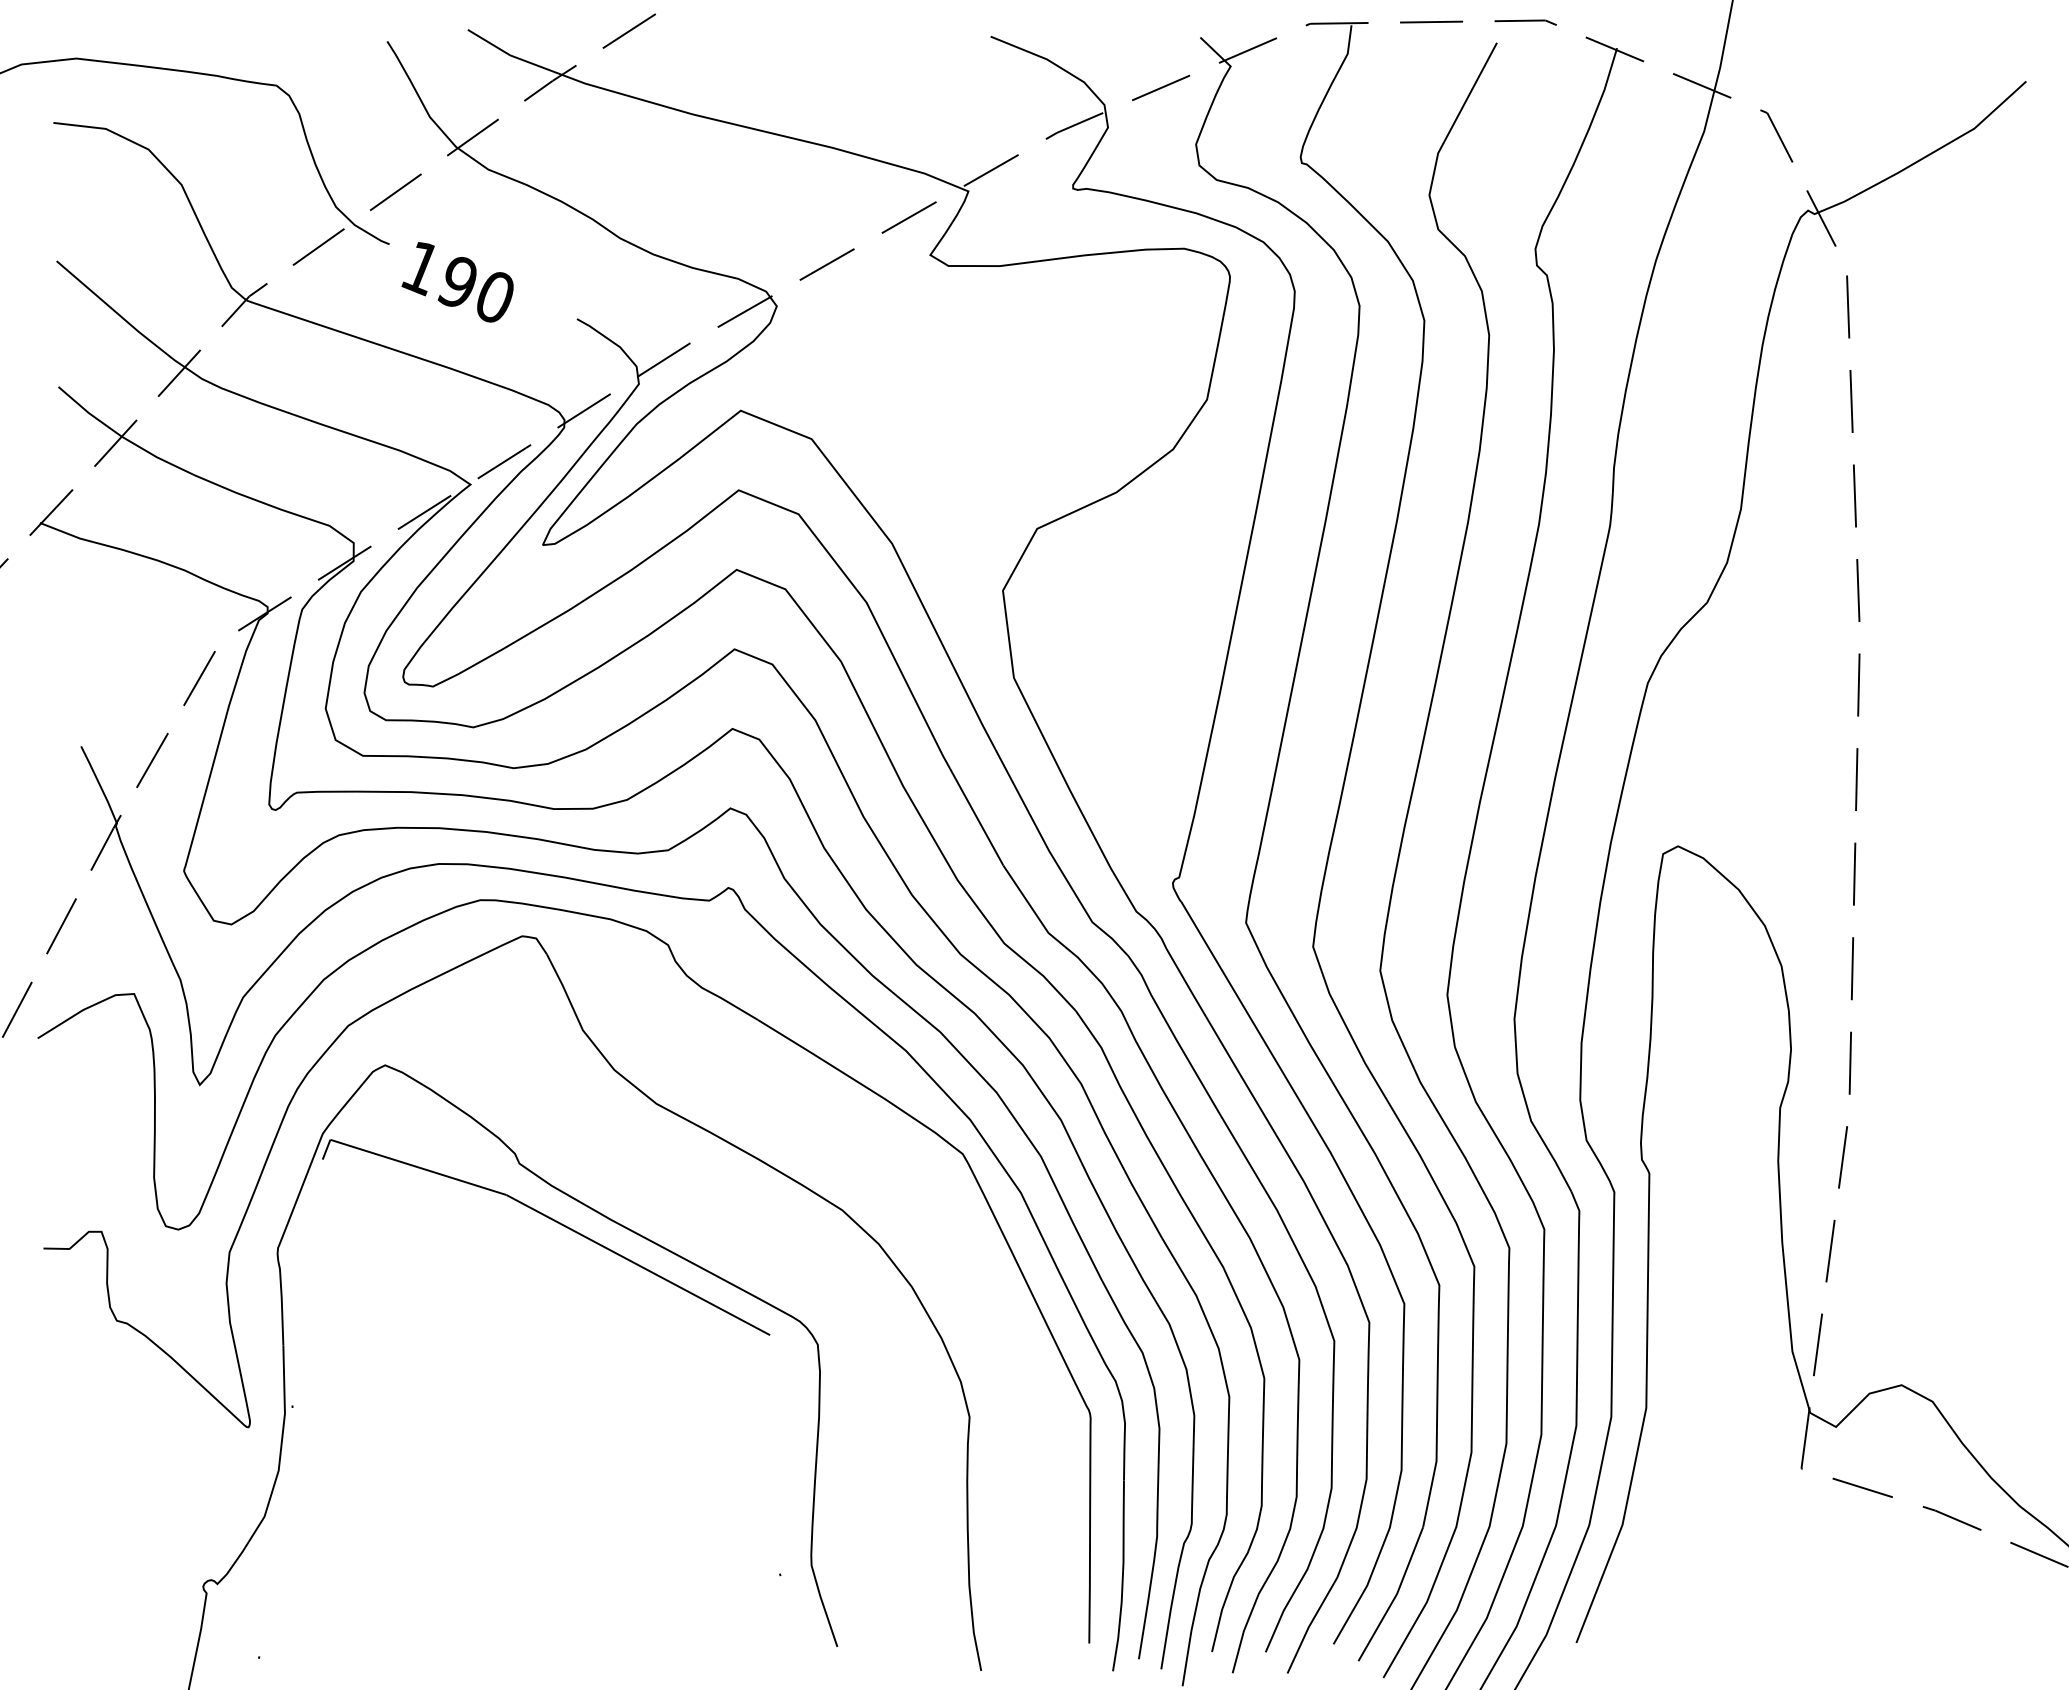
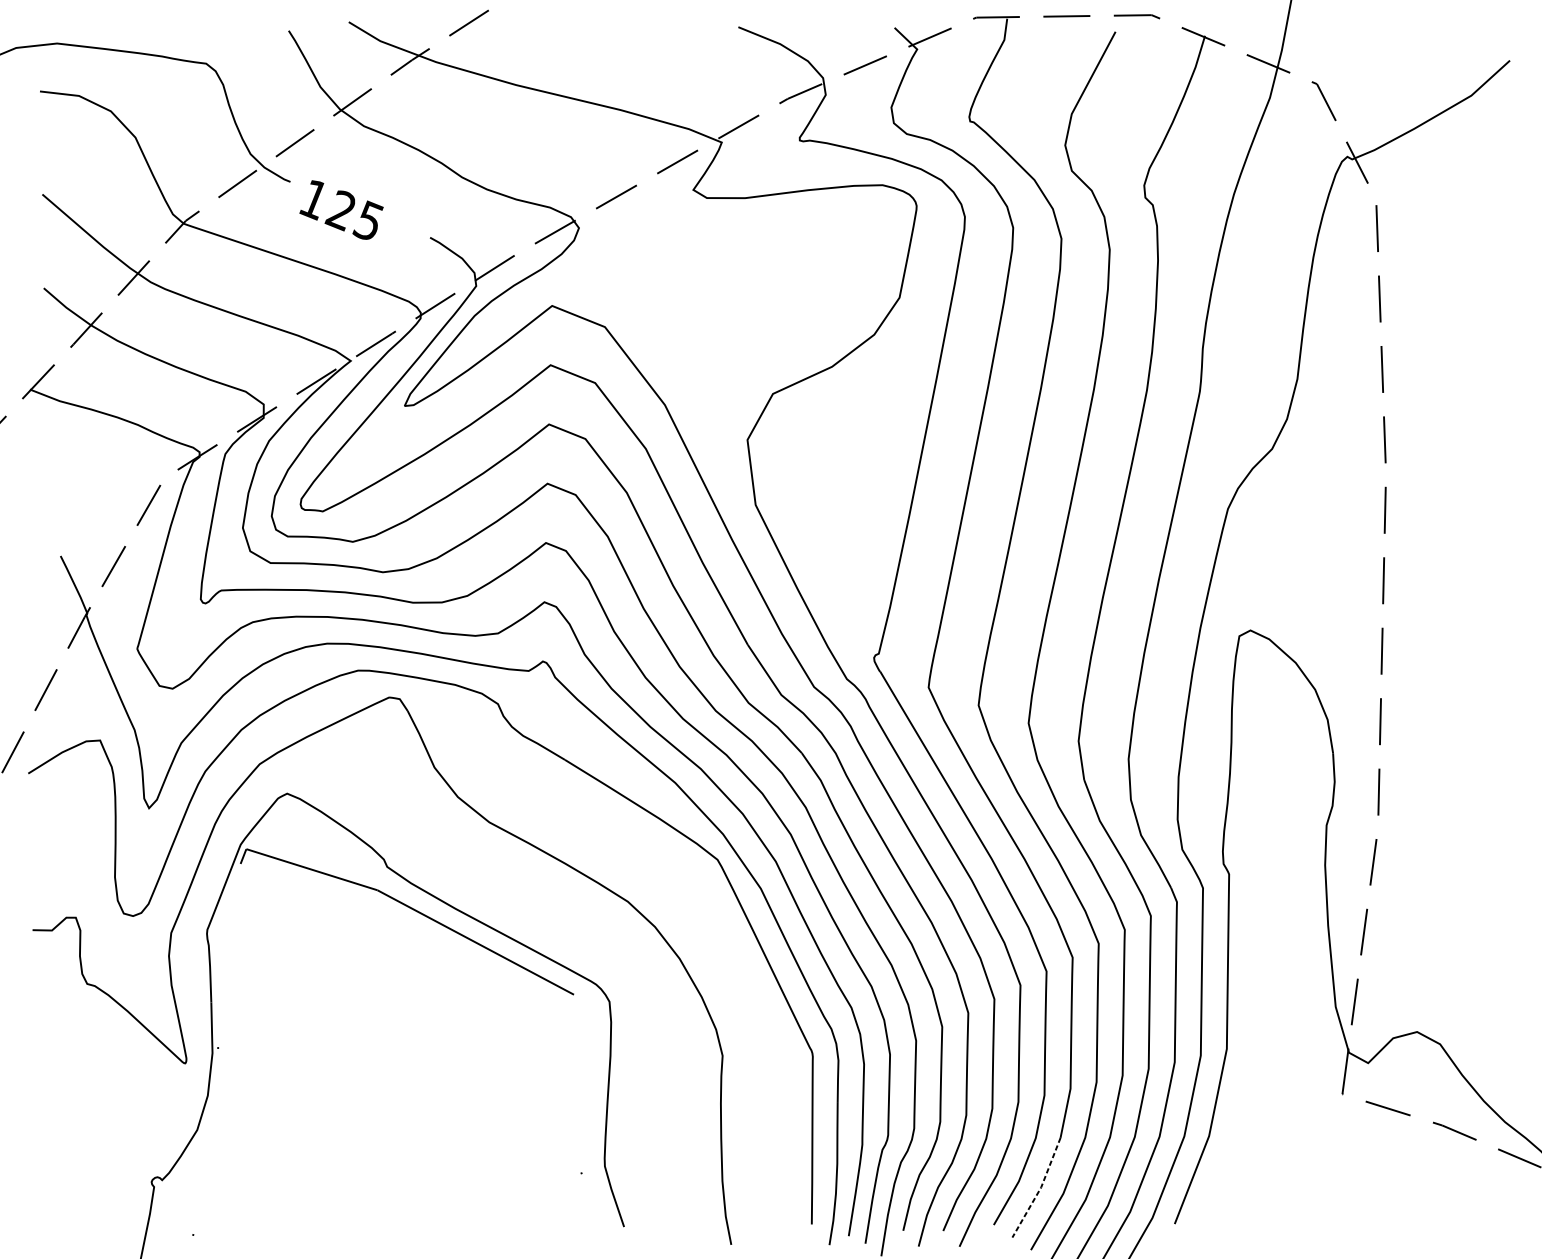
text: (474, 288) -> (353, 214), 190 -> 125
line: (1395, 1596) -> (1039, 1189), solid -> dashed

